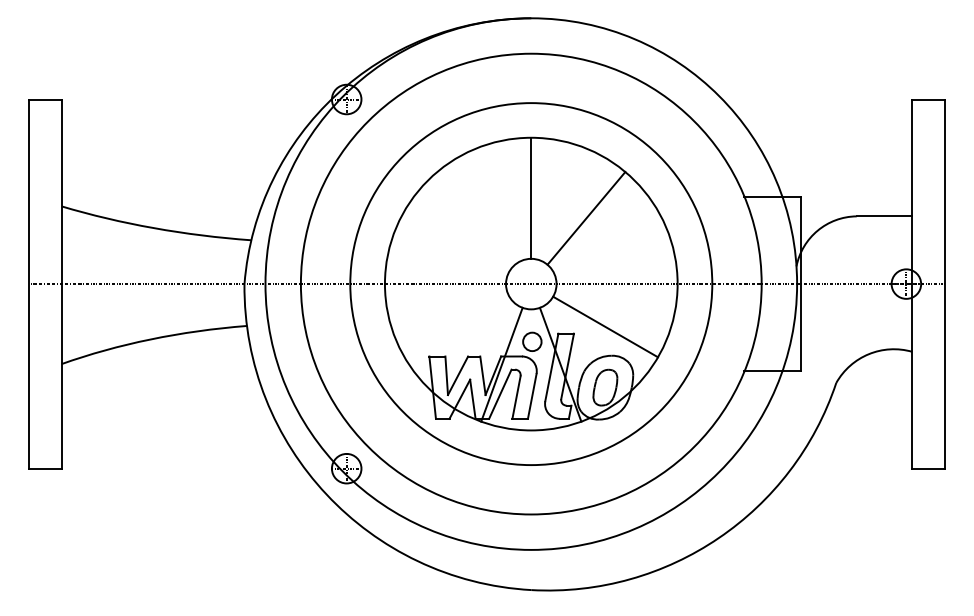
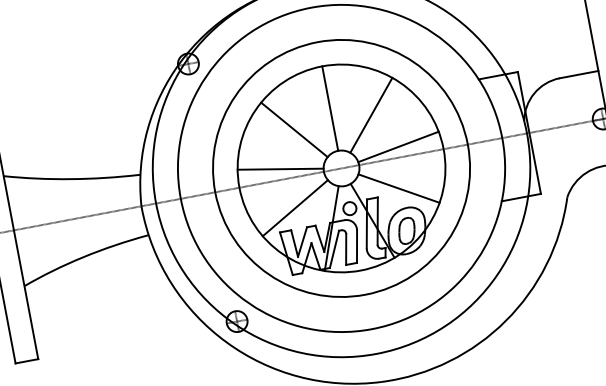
line: (476, 218) -> (294, 129), added
line: (446, 268) -> (280, 168), added
line: (615, 268) -> (398, 146), added
line: (456, 326) -> (294, 207), added

